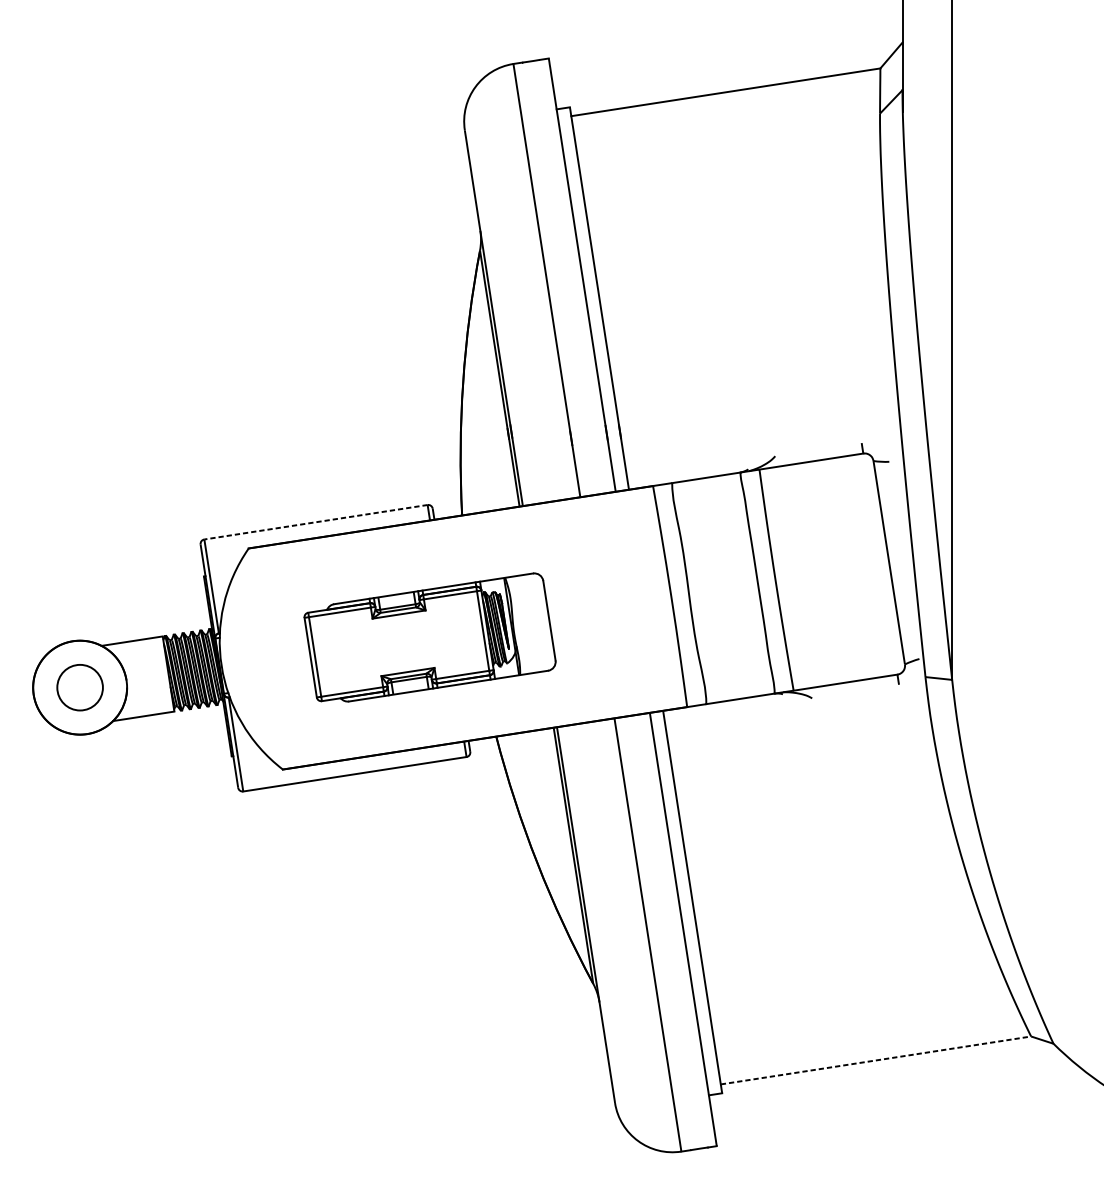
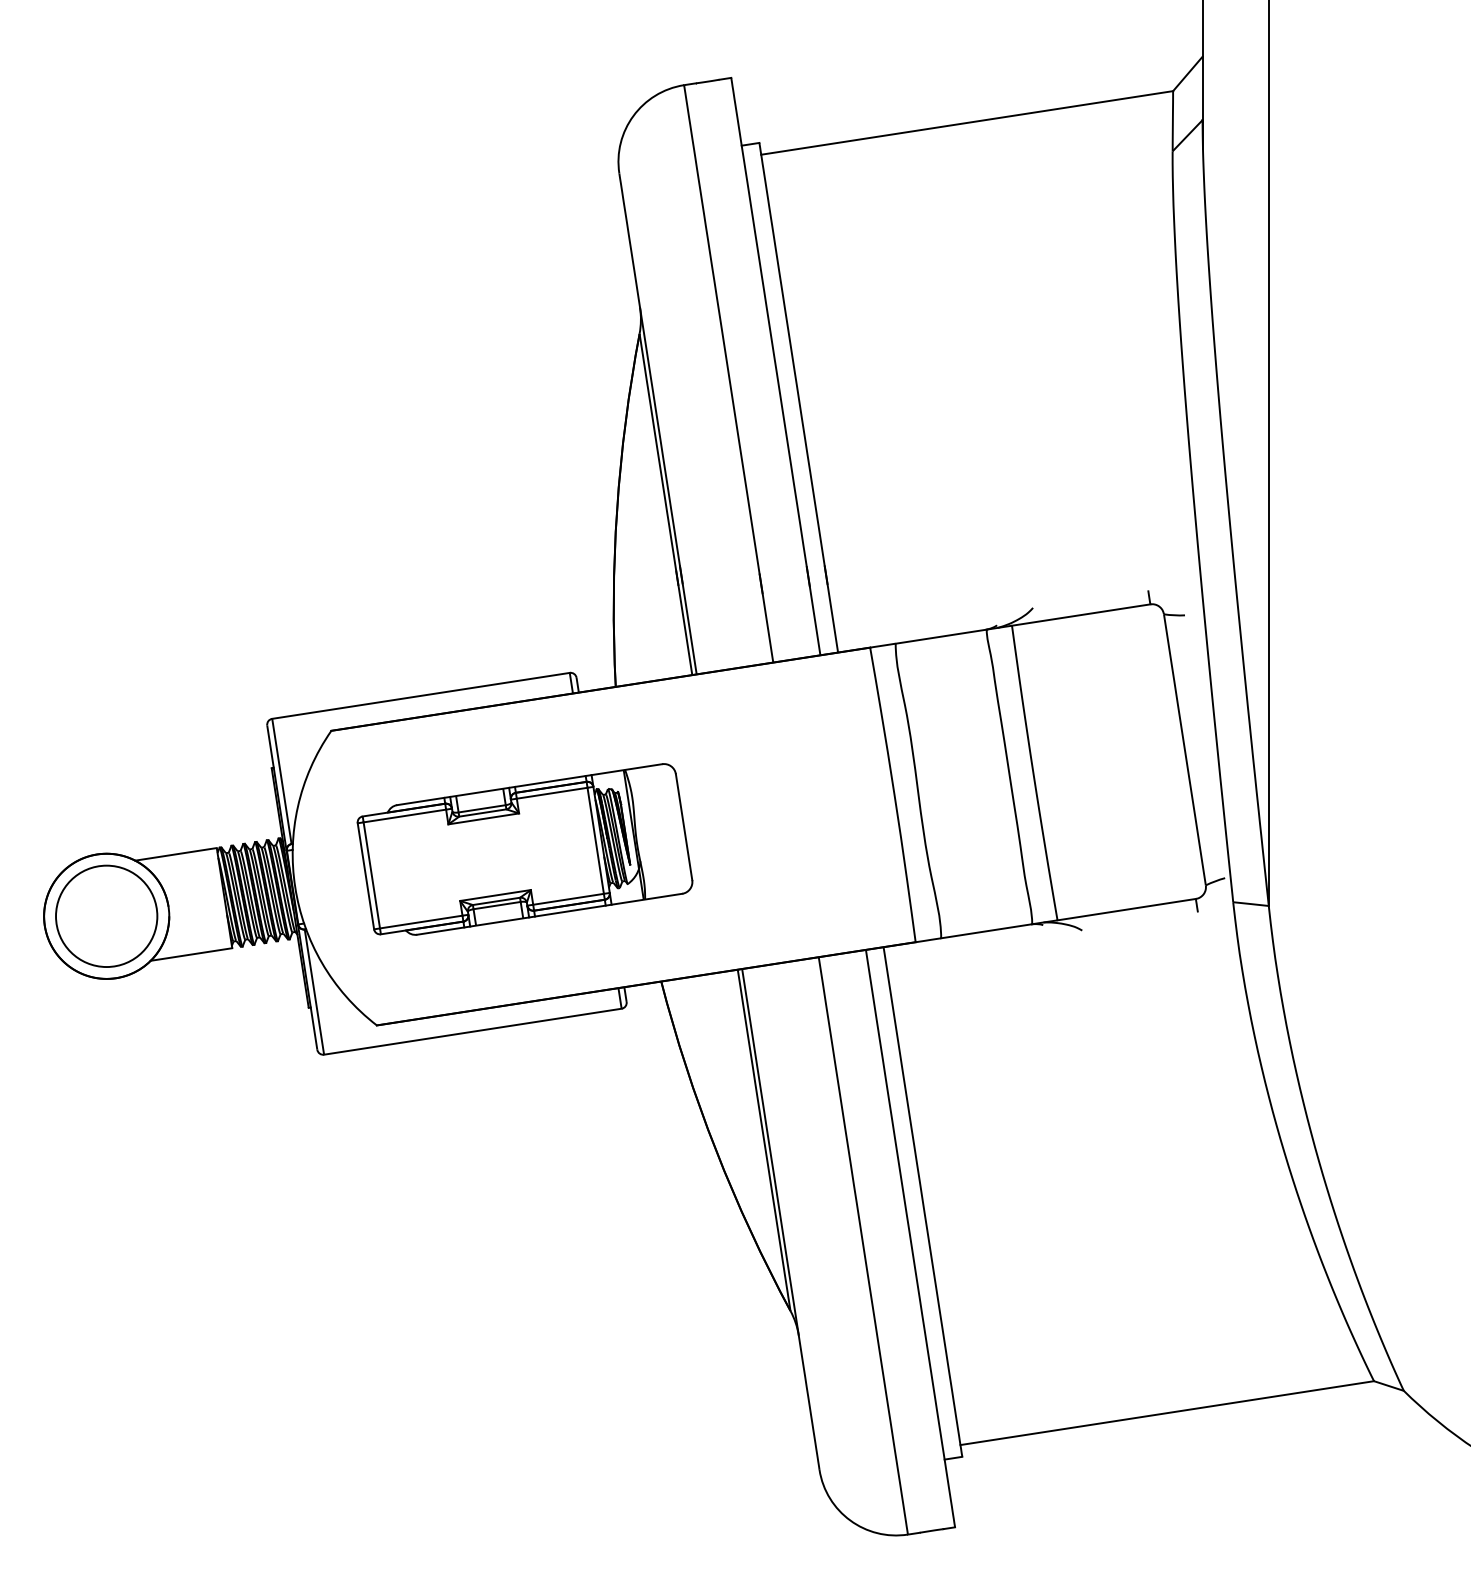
line: (316, 521) -> (421, 695), dashed -> solid
part: (429, 637) -> (524, 849), moved
circle: (79, 687) -> (106, 916), size x1.67
line: (876, 1060) -> (1167, 1413), dashed -> solid

